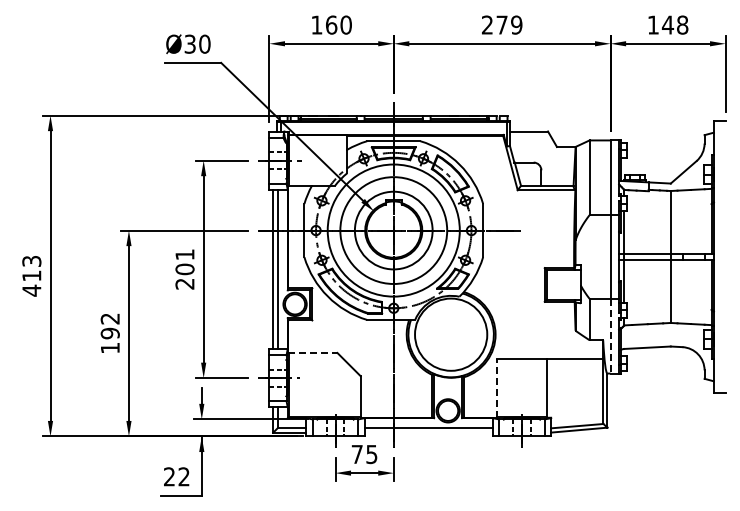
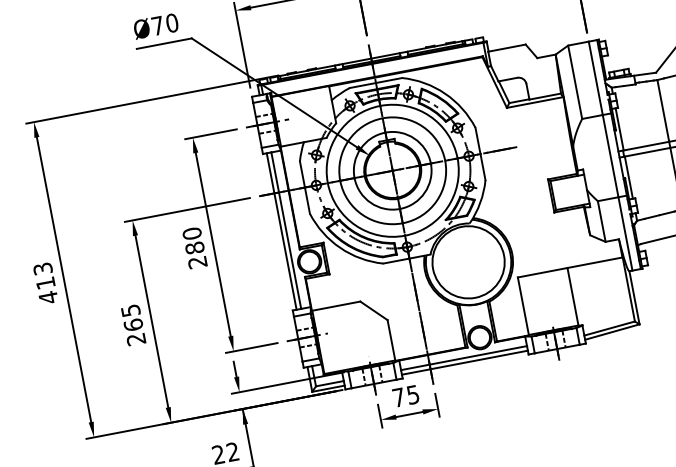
text: (189, 43) -> (157, 25), Ø30 -> Ø70
text: (184, 262) -> (193, 241), 201 -> 280
text: (109, 333) -> (132, 325), 192 -> 265
line: (610, 336) -> (625, 234), dashed -> solid
line: (312, 352) -> (335, 305), dashed -> solid
line: (496, 387) -> (523, 305), dashed -> solid
line: (428, 432) -> (464, 362), added

